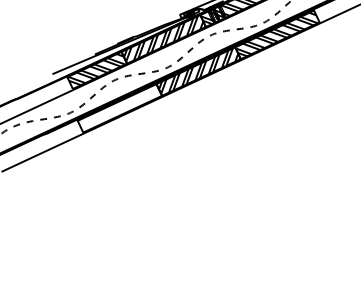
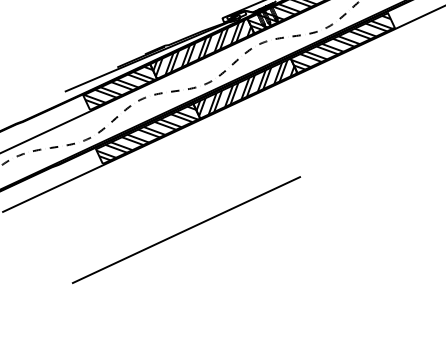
hatch: (119, 106) -> (147, 131), added
line: (150, 186) -> (185, 230), added

